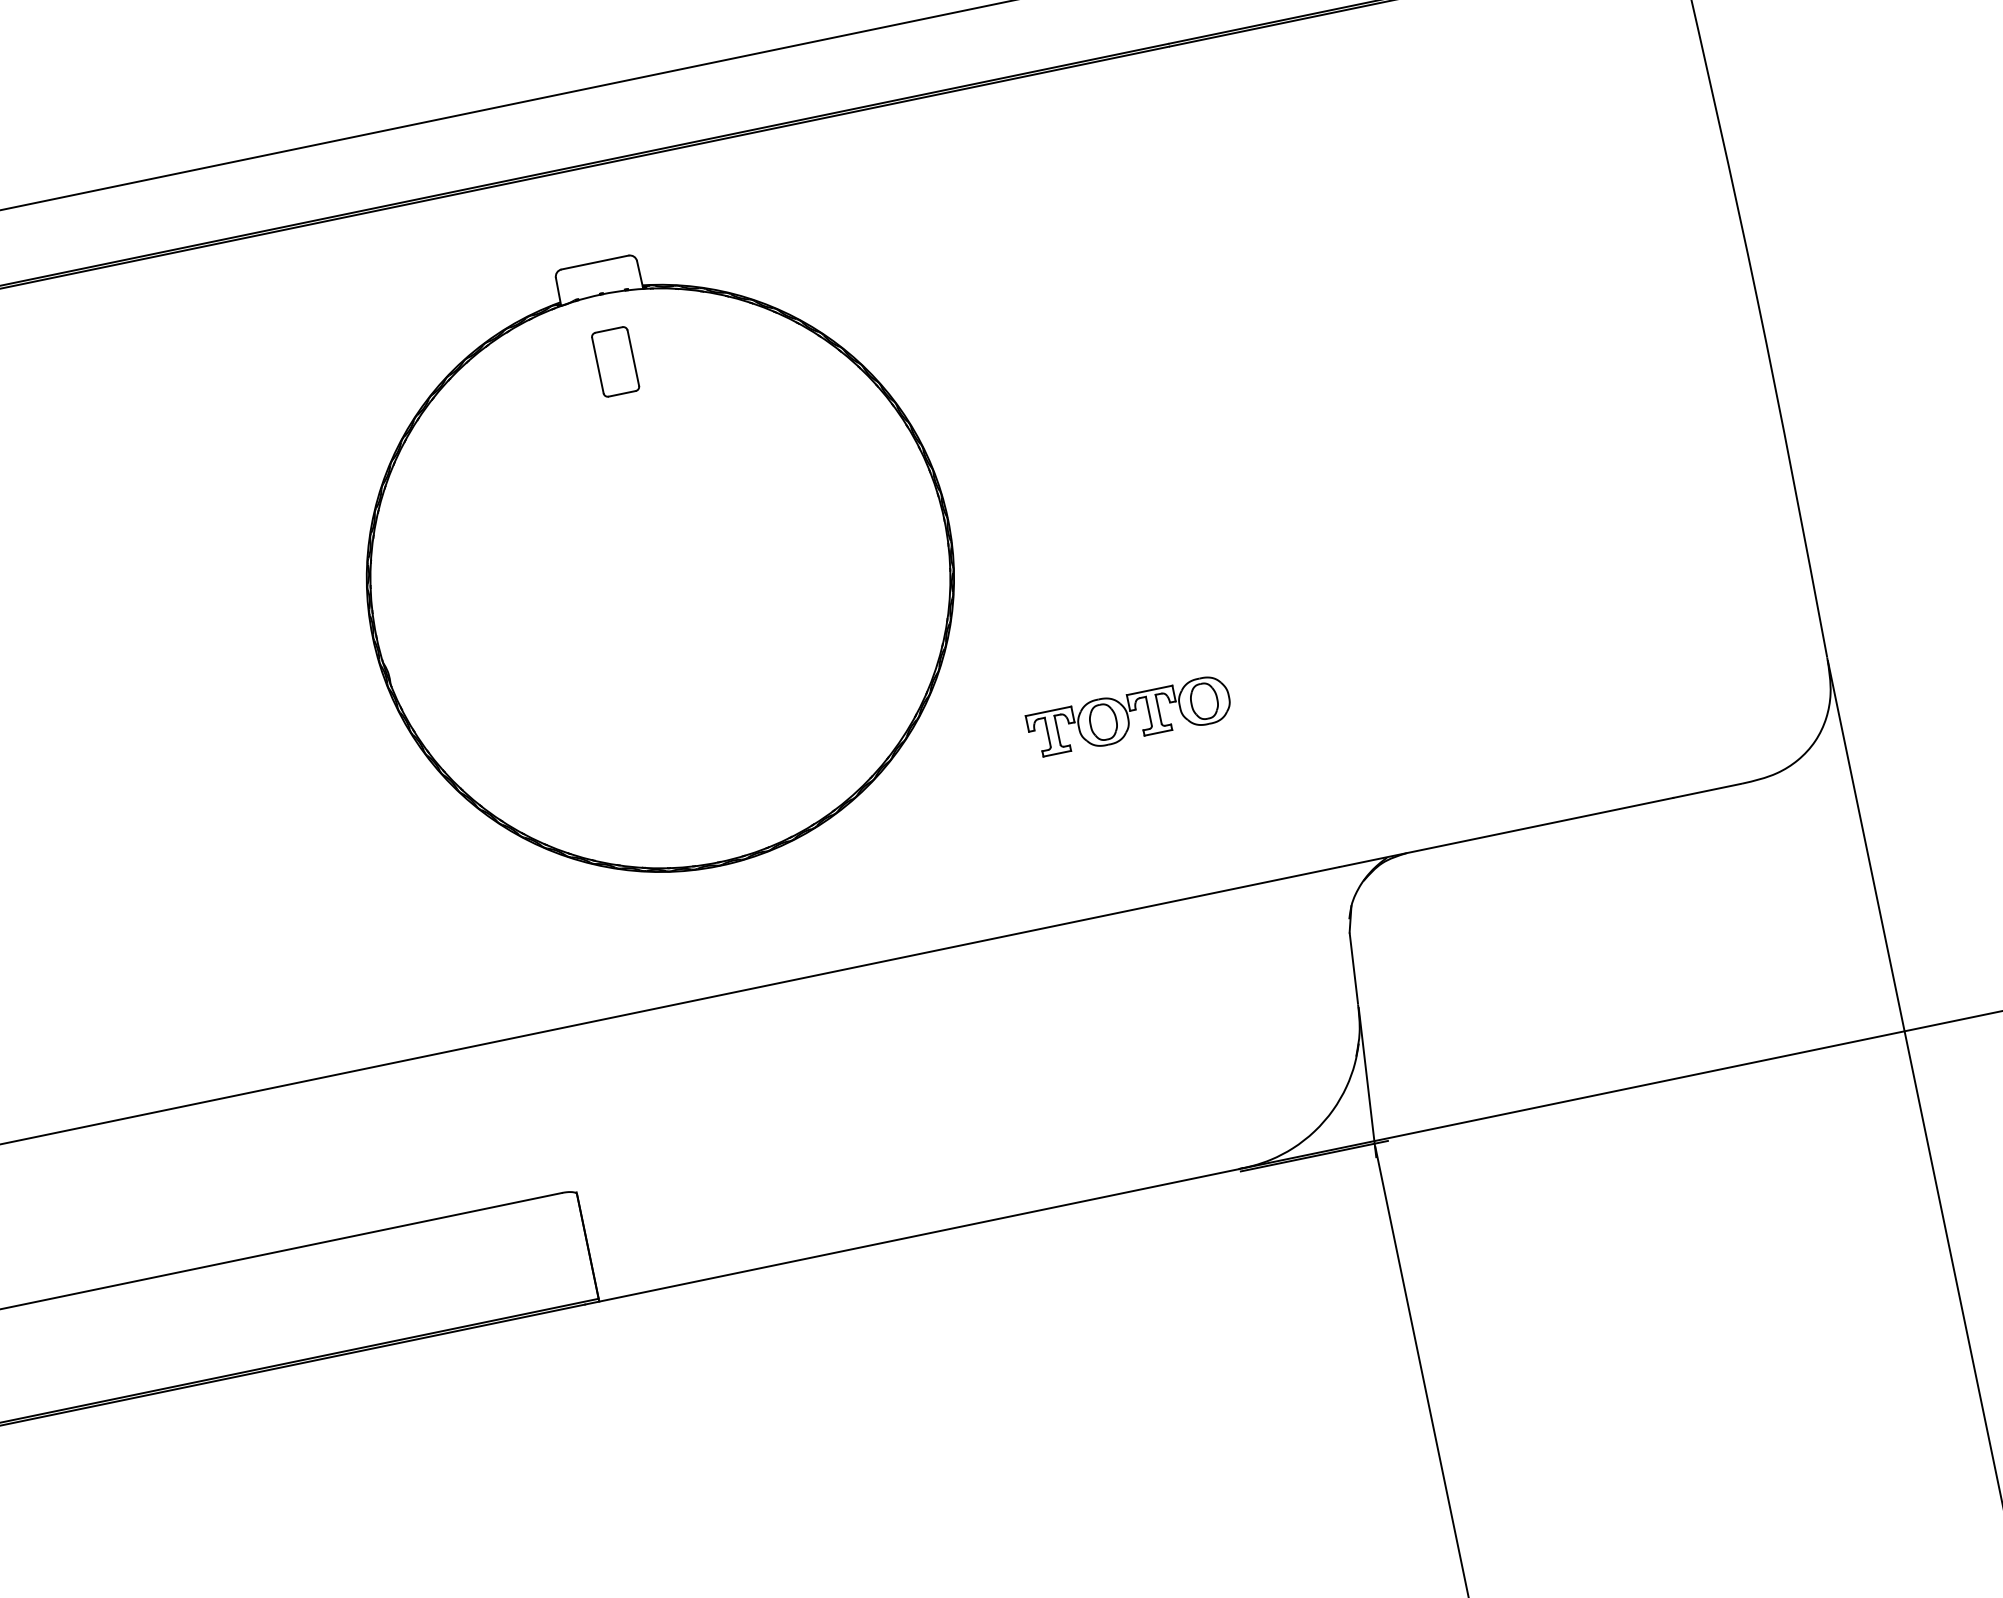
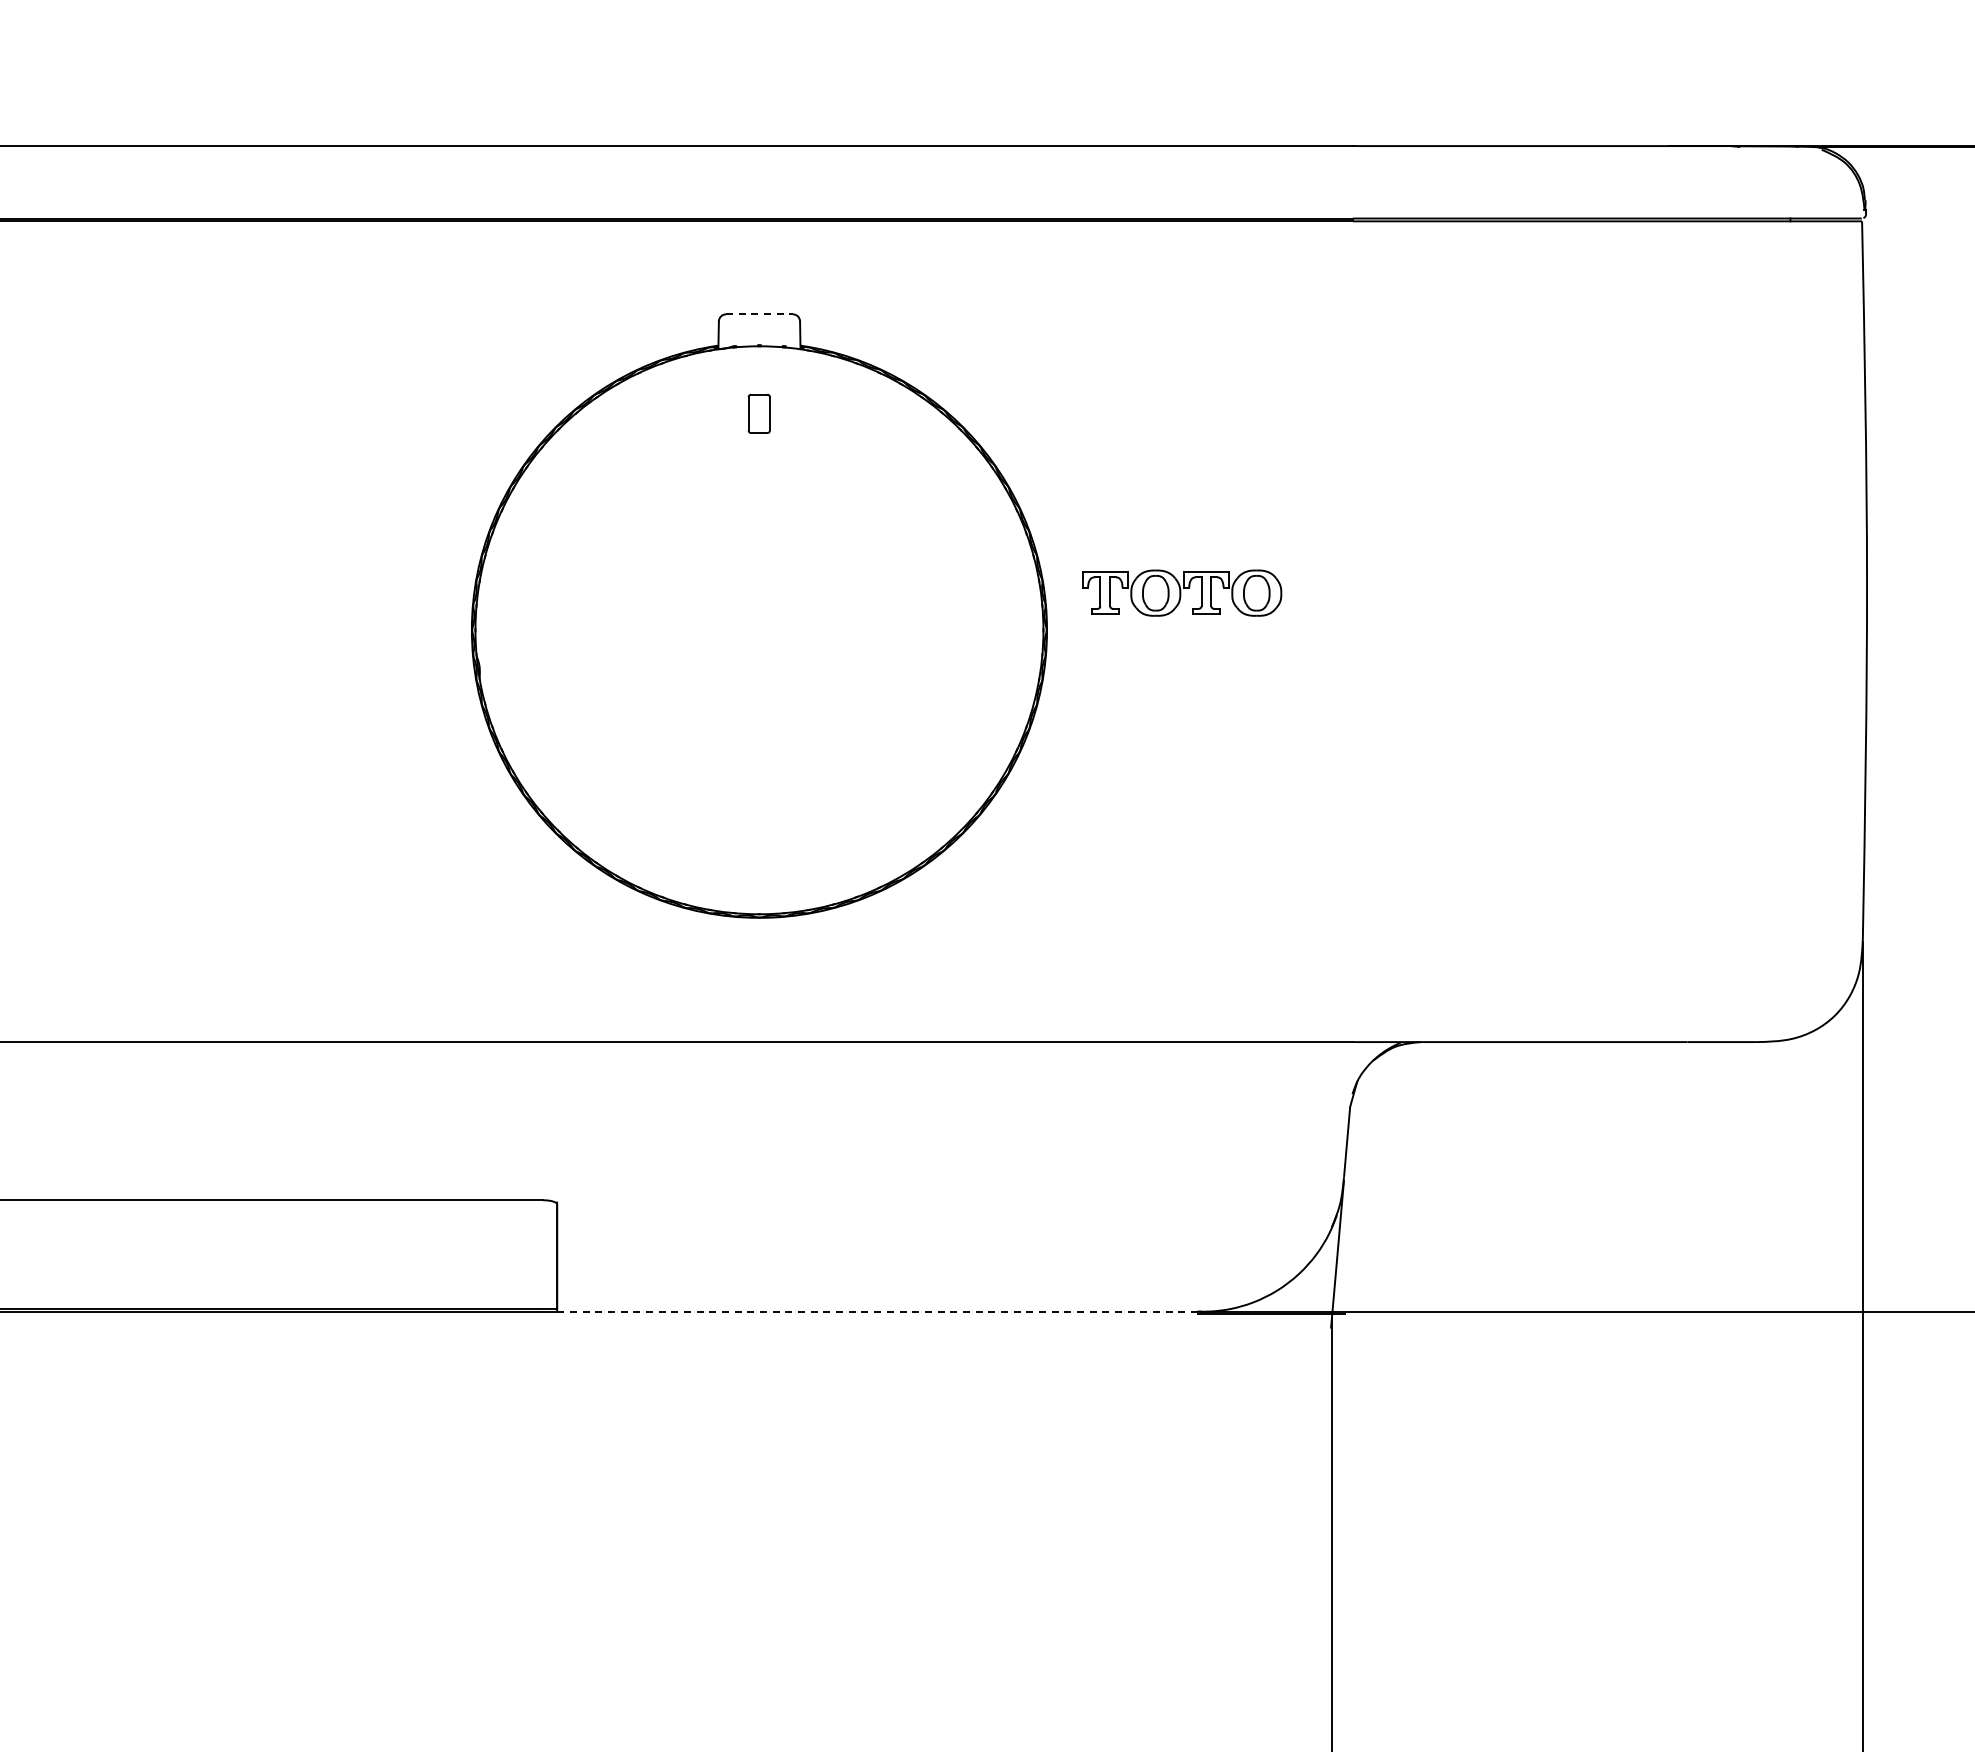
line: (595, 262) -> (759, 314), solid -> dashed
part: (614, 361) -> (758, 413), size x0.6
part: (1129, 715) -> (1182, 592), moved
line: (919, 1234) -> (877, 1311), solid -> dashed

